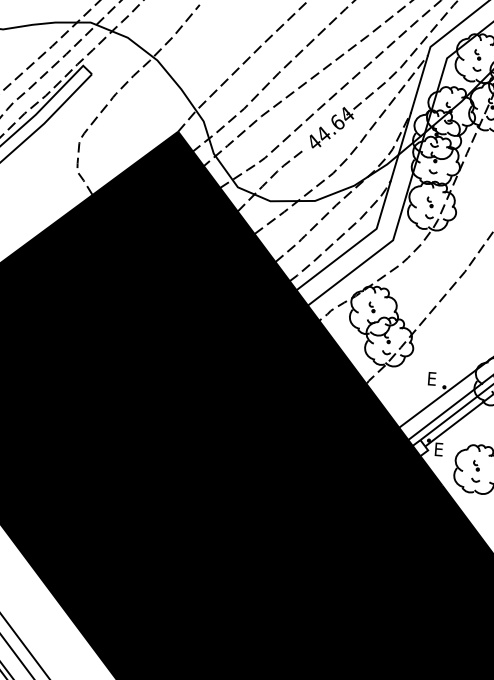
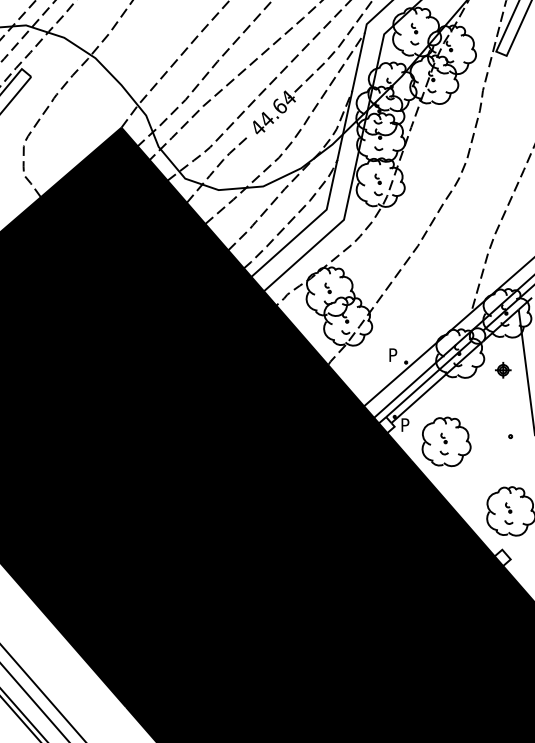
text: (433, 378) -> (394, 354), E -> P
text: (440, 449) -> (406, 424), E -> P

